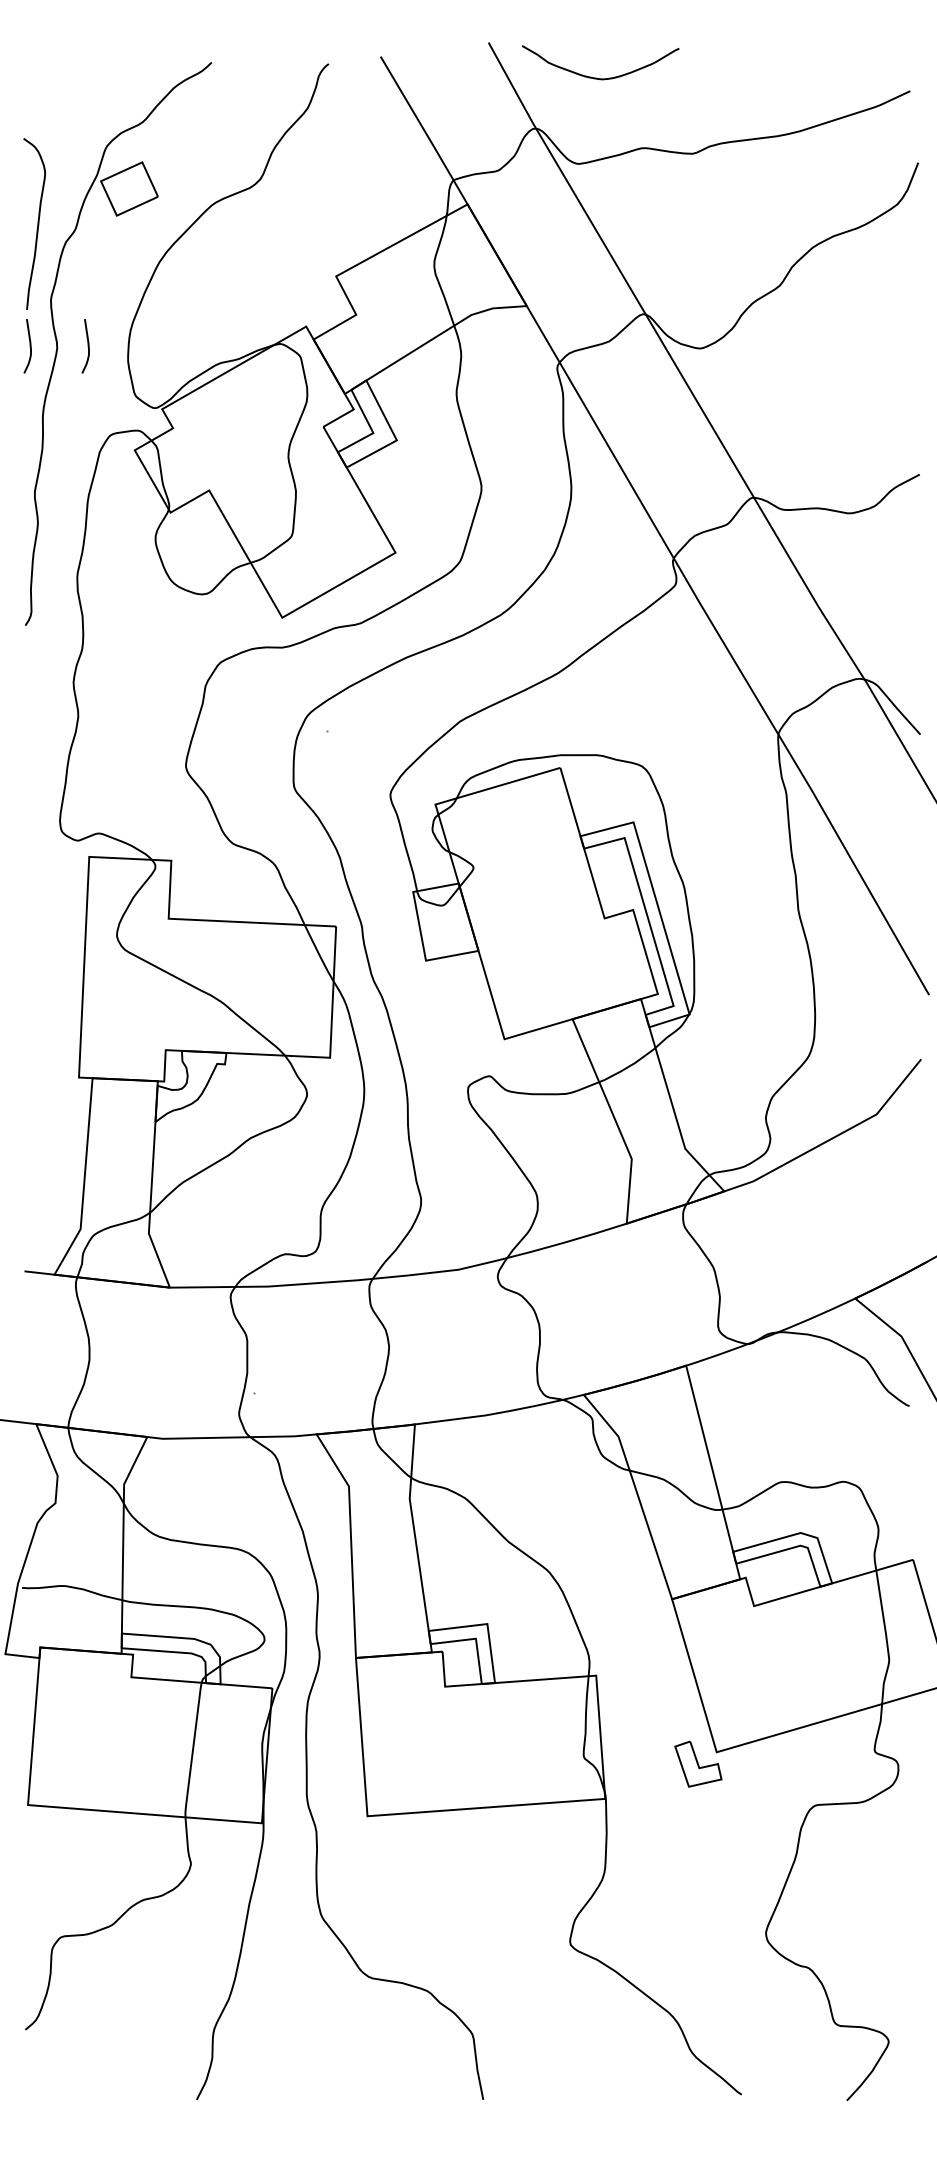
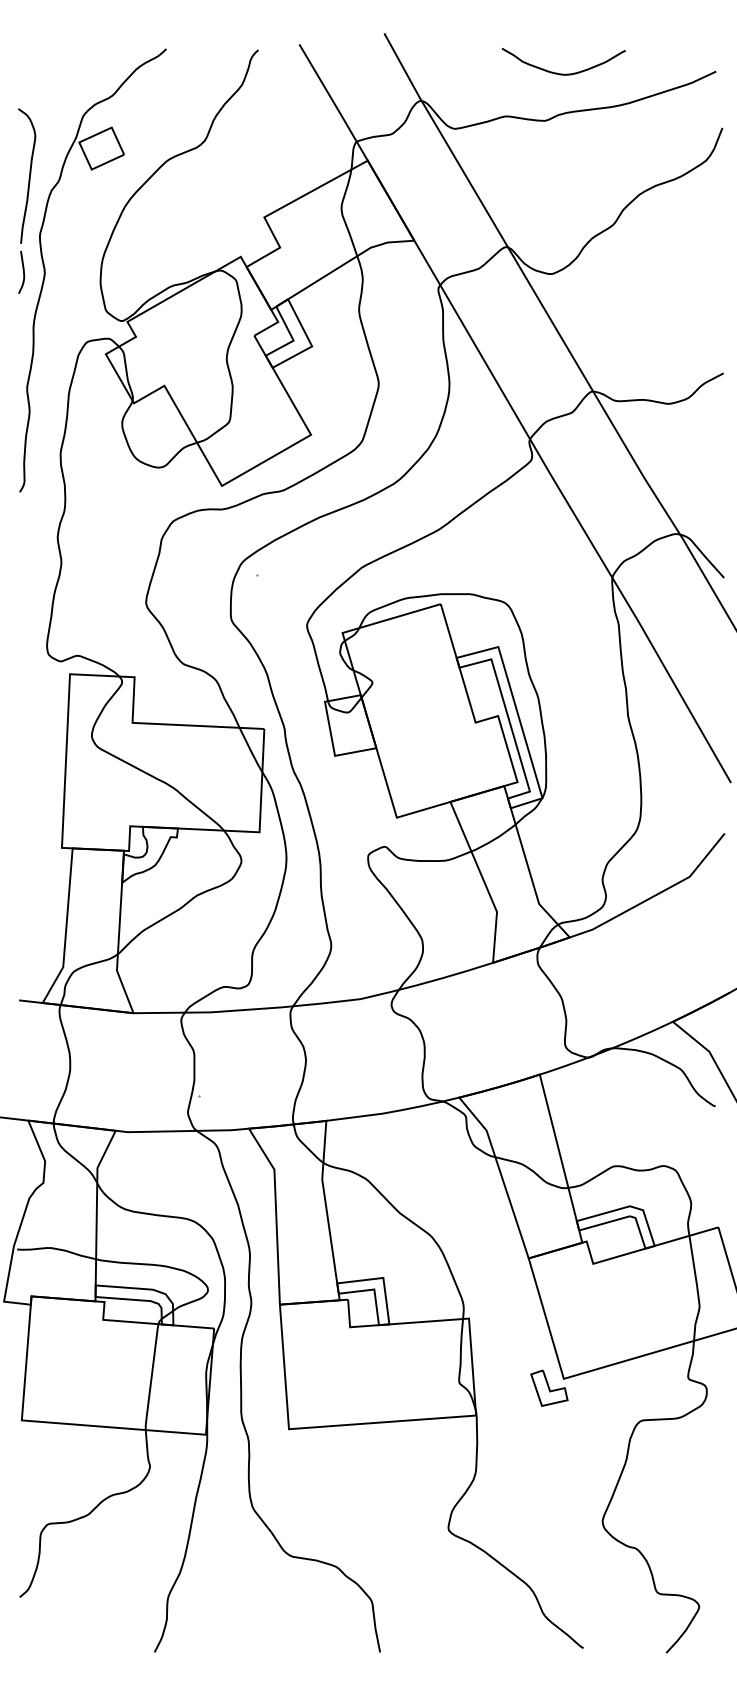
curve: (596, 77) -> (560, 73), moved
curve: (87, 346) -> (68, 272), removed

